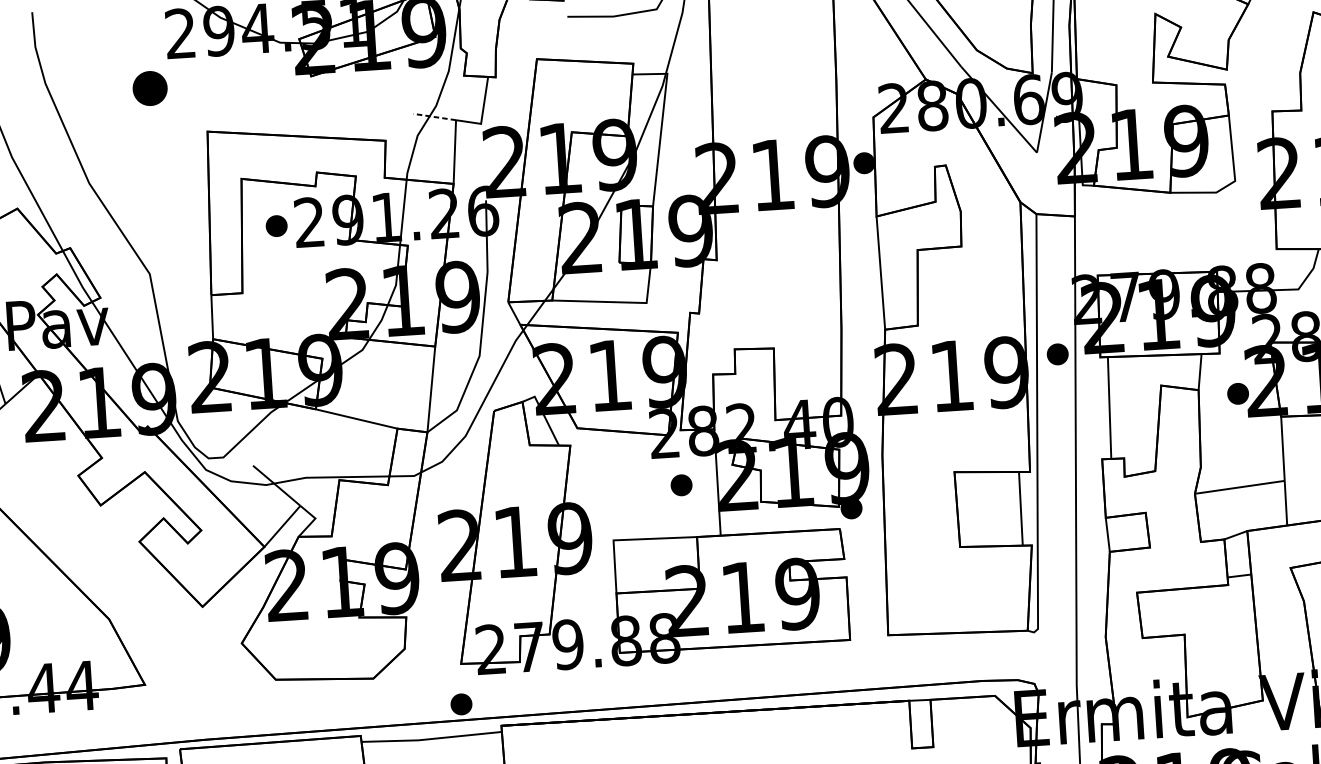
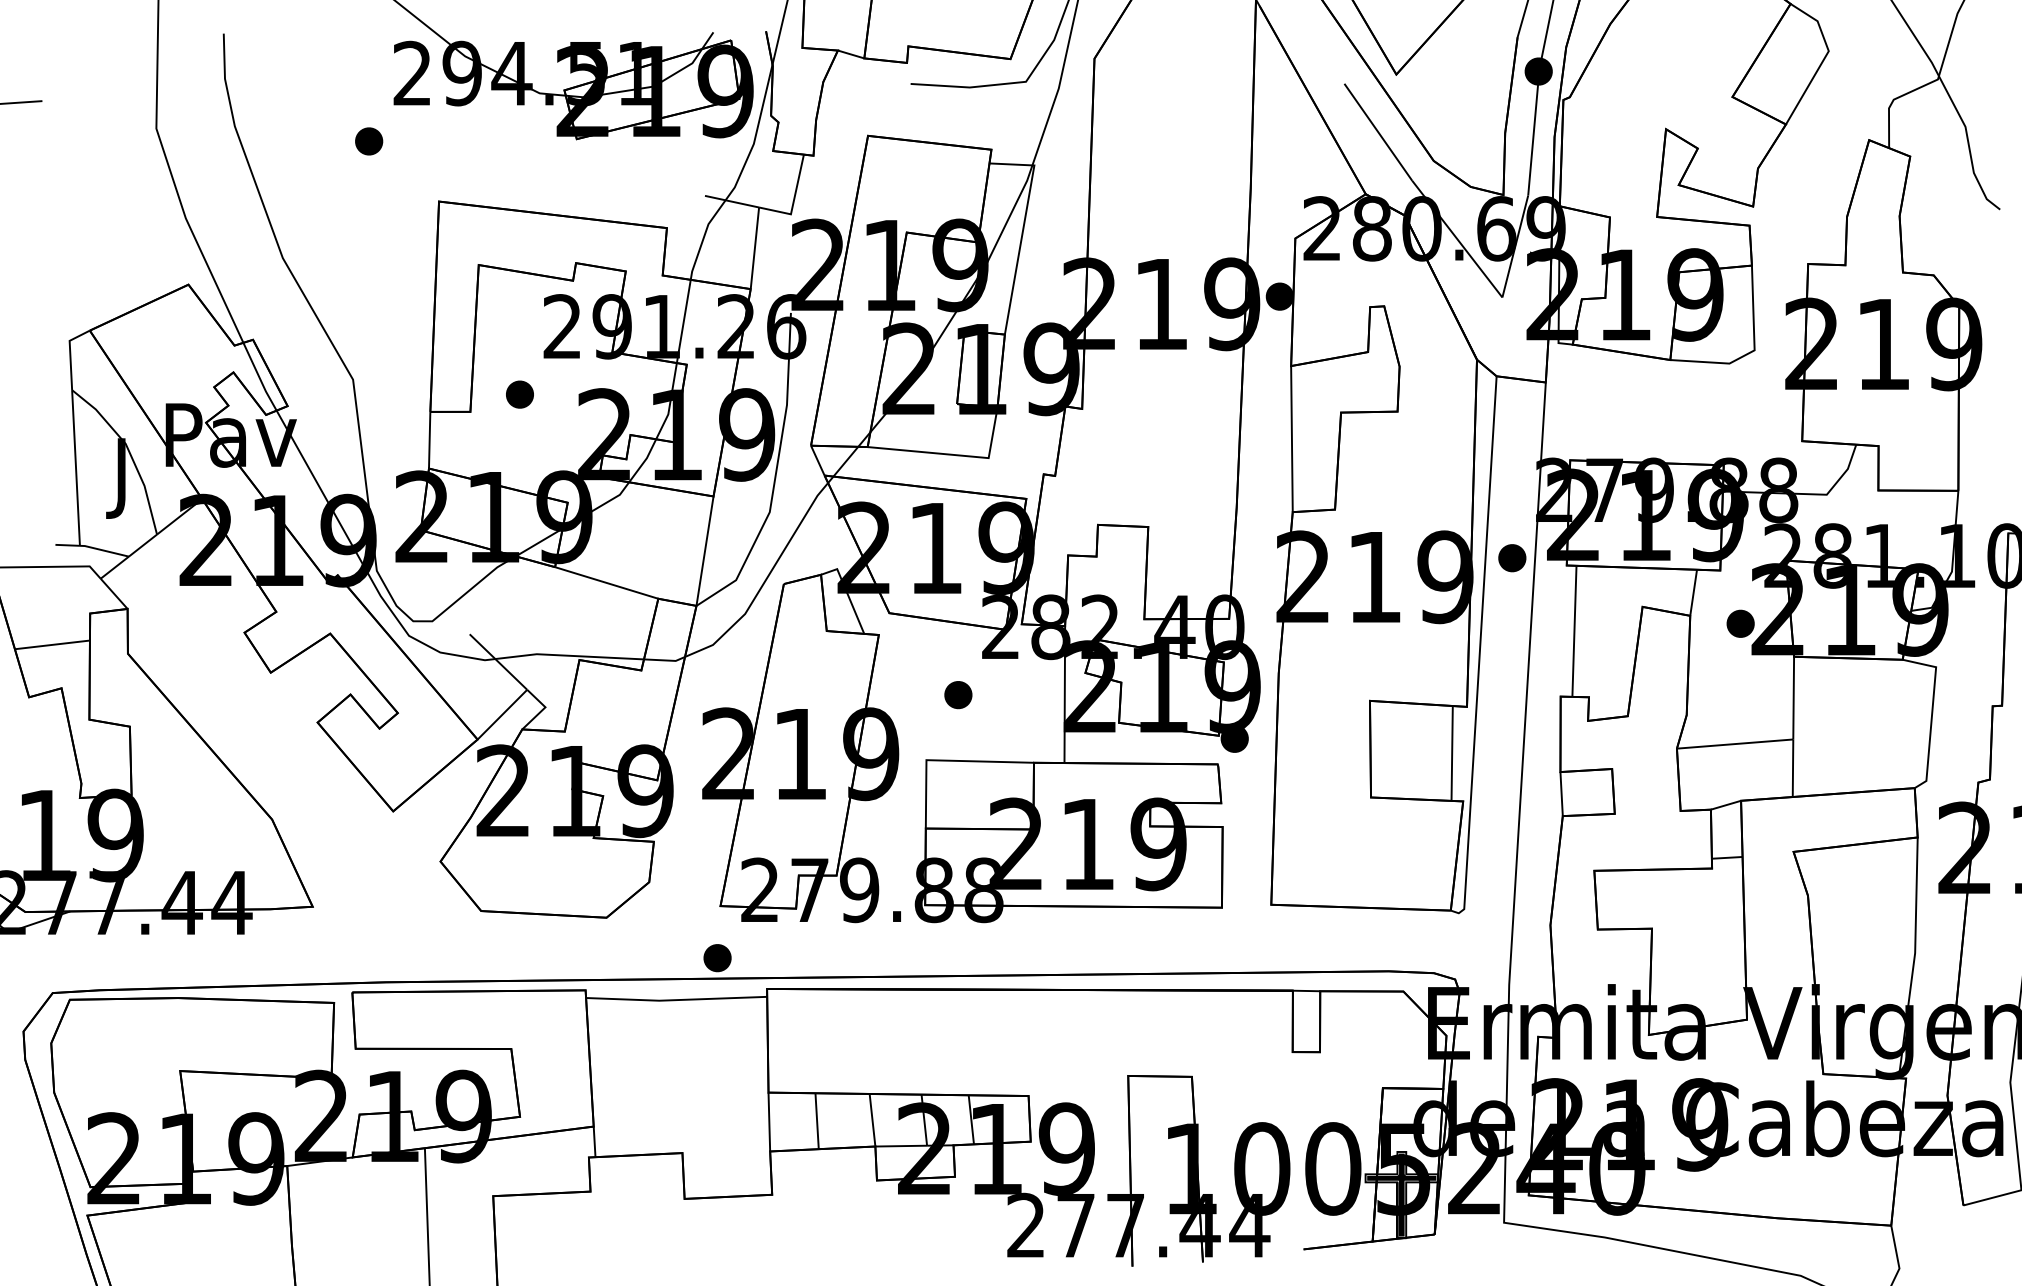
part: (150, 88) -> (369, 141), size x0.62
line: (435, 116) -> (732, 201), dashed -> solid
part: (276, 226) -> (519, 394), moved
part: (681, 485) -> (958, 695), moved

